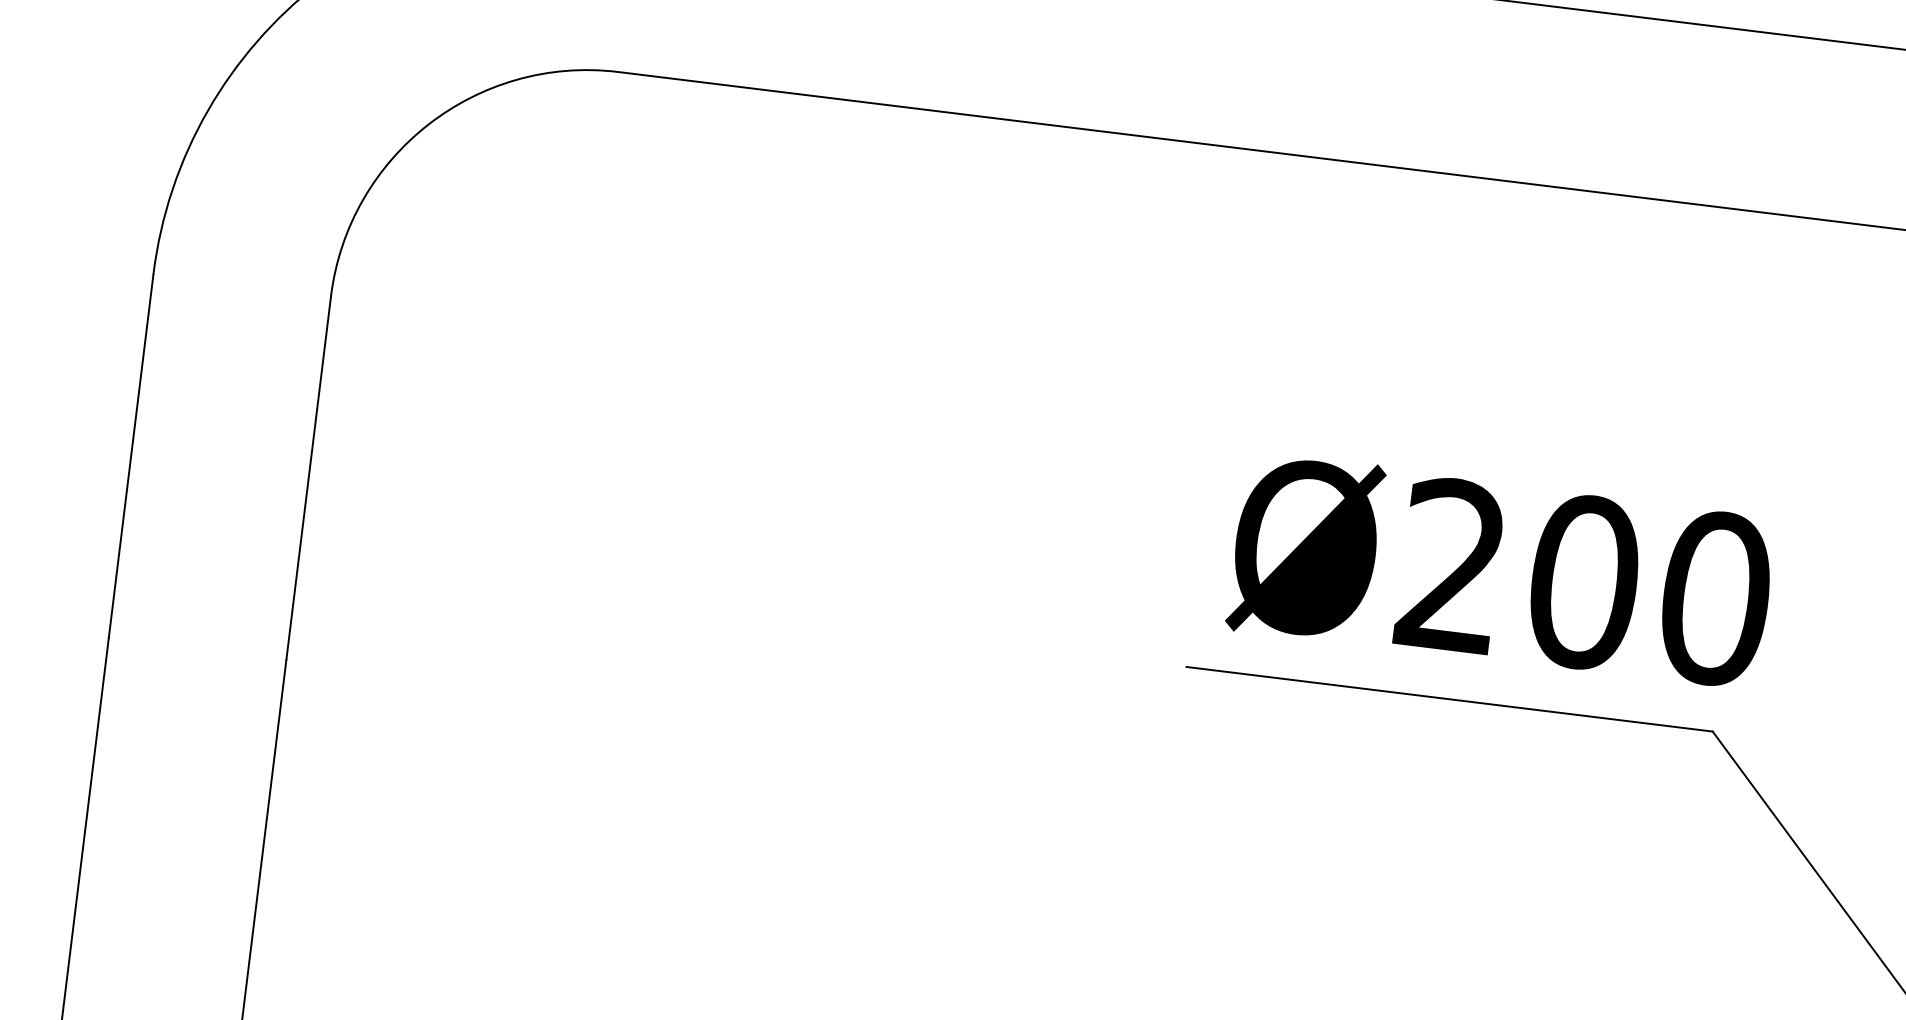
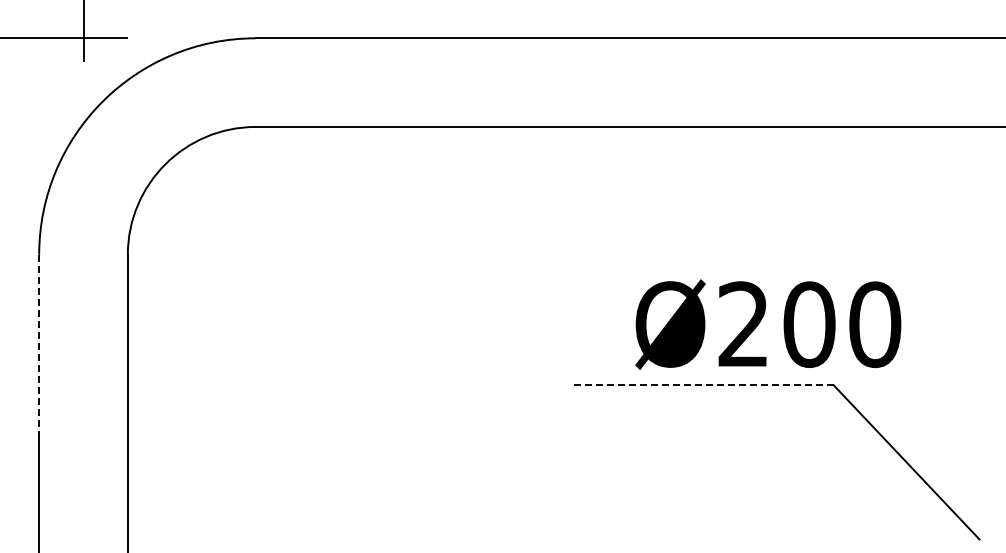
line: (131, 456) -> (39, 345), solid -> dashed
text: (1502, 571) -> (768, 324), moved
line: (1447, 699) -> (701, 385), solid -> dashed

